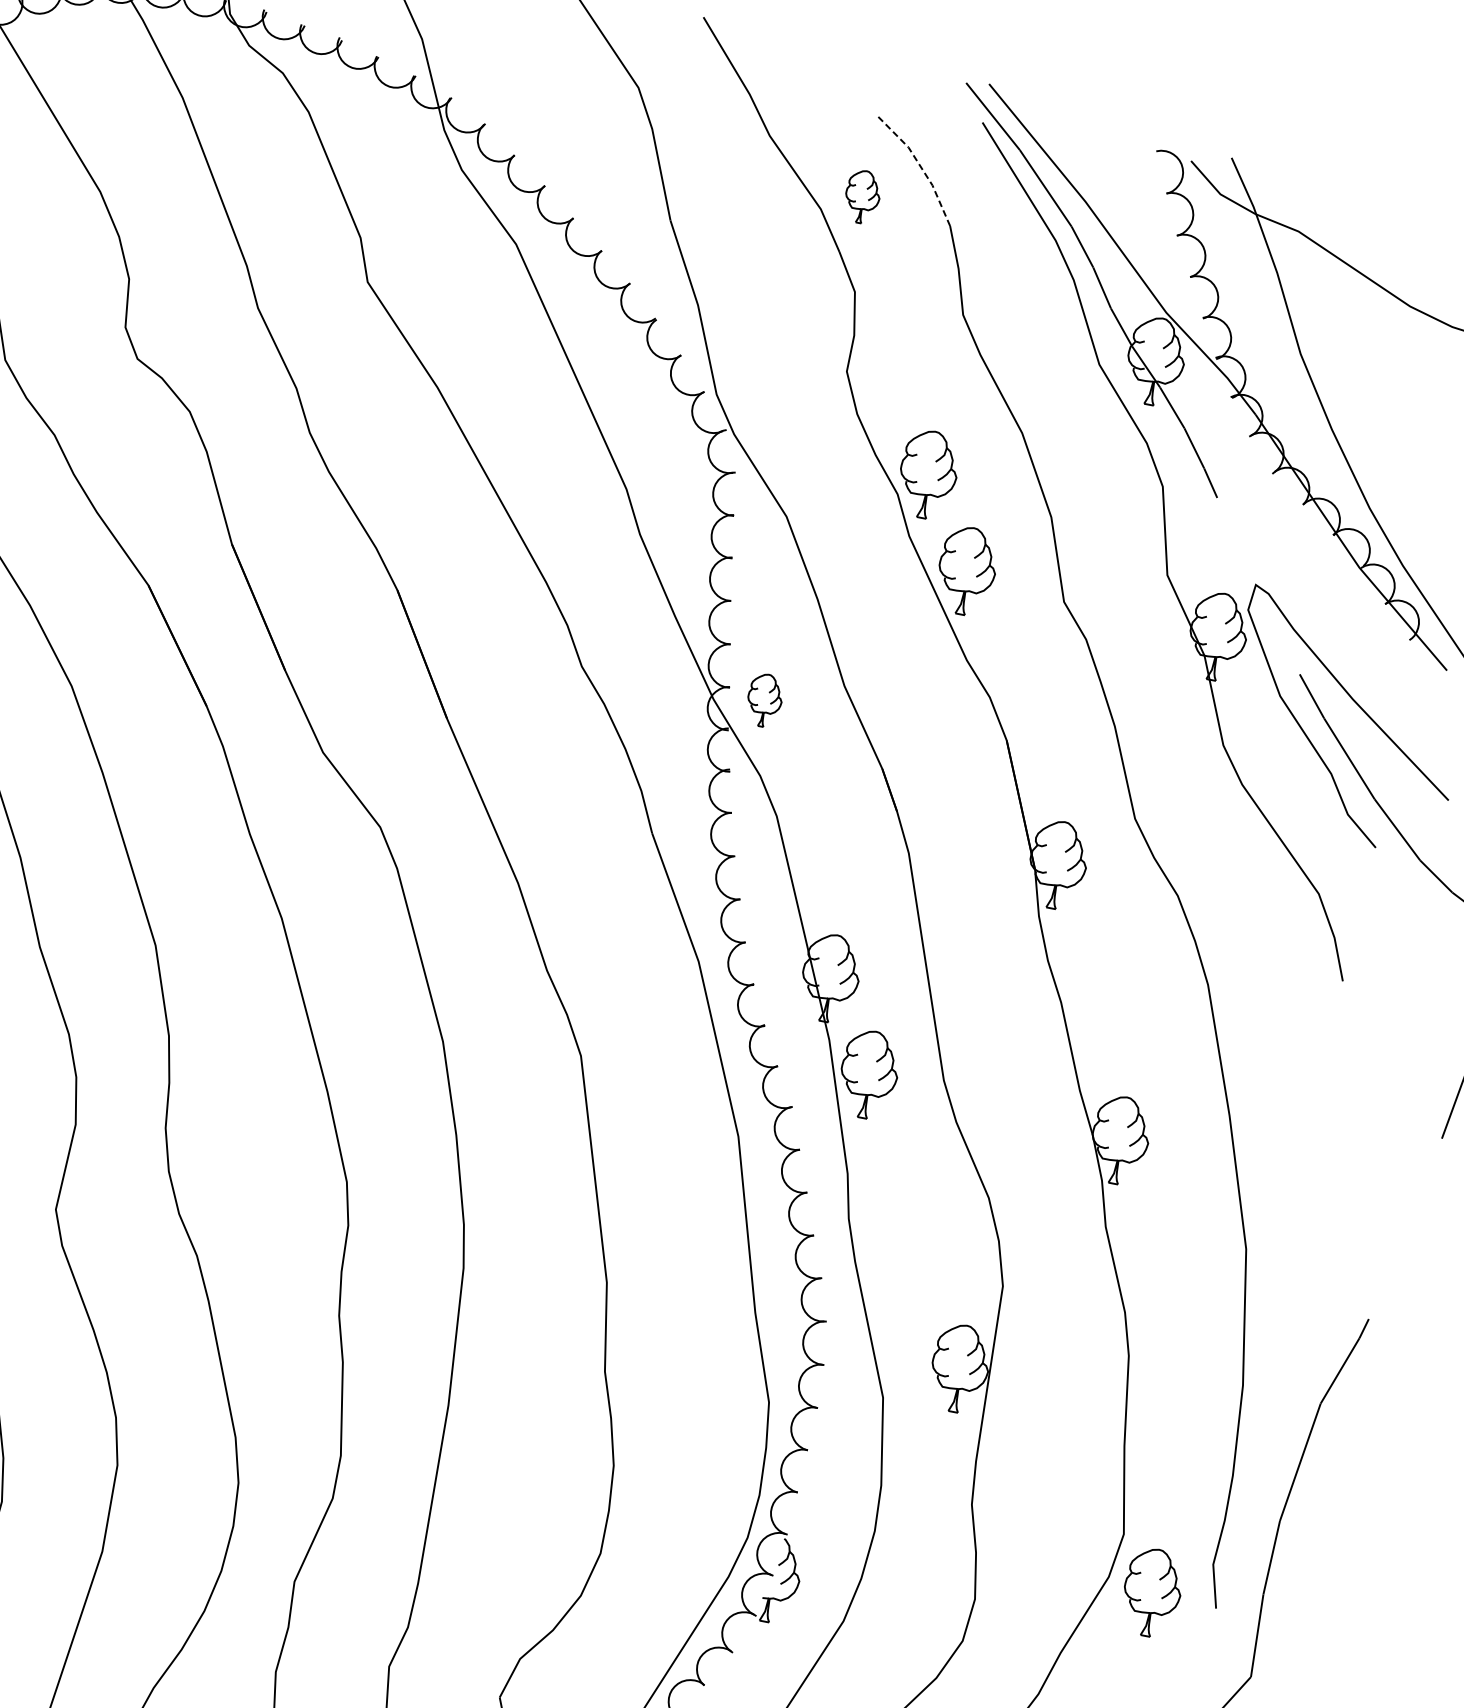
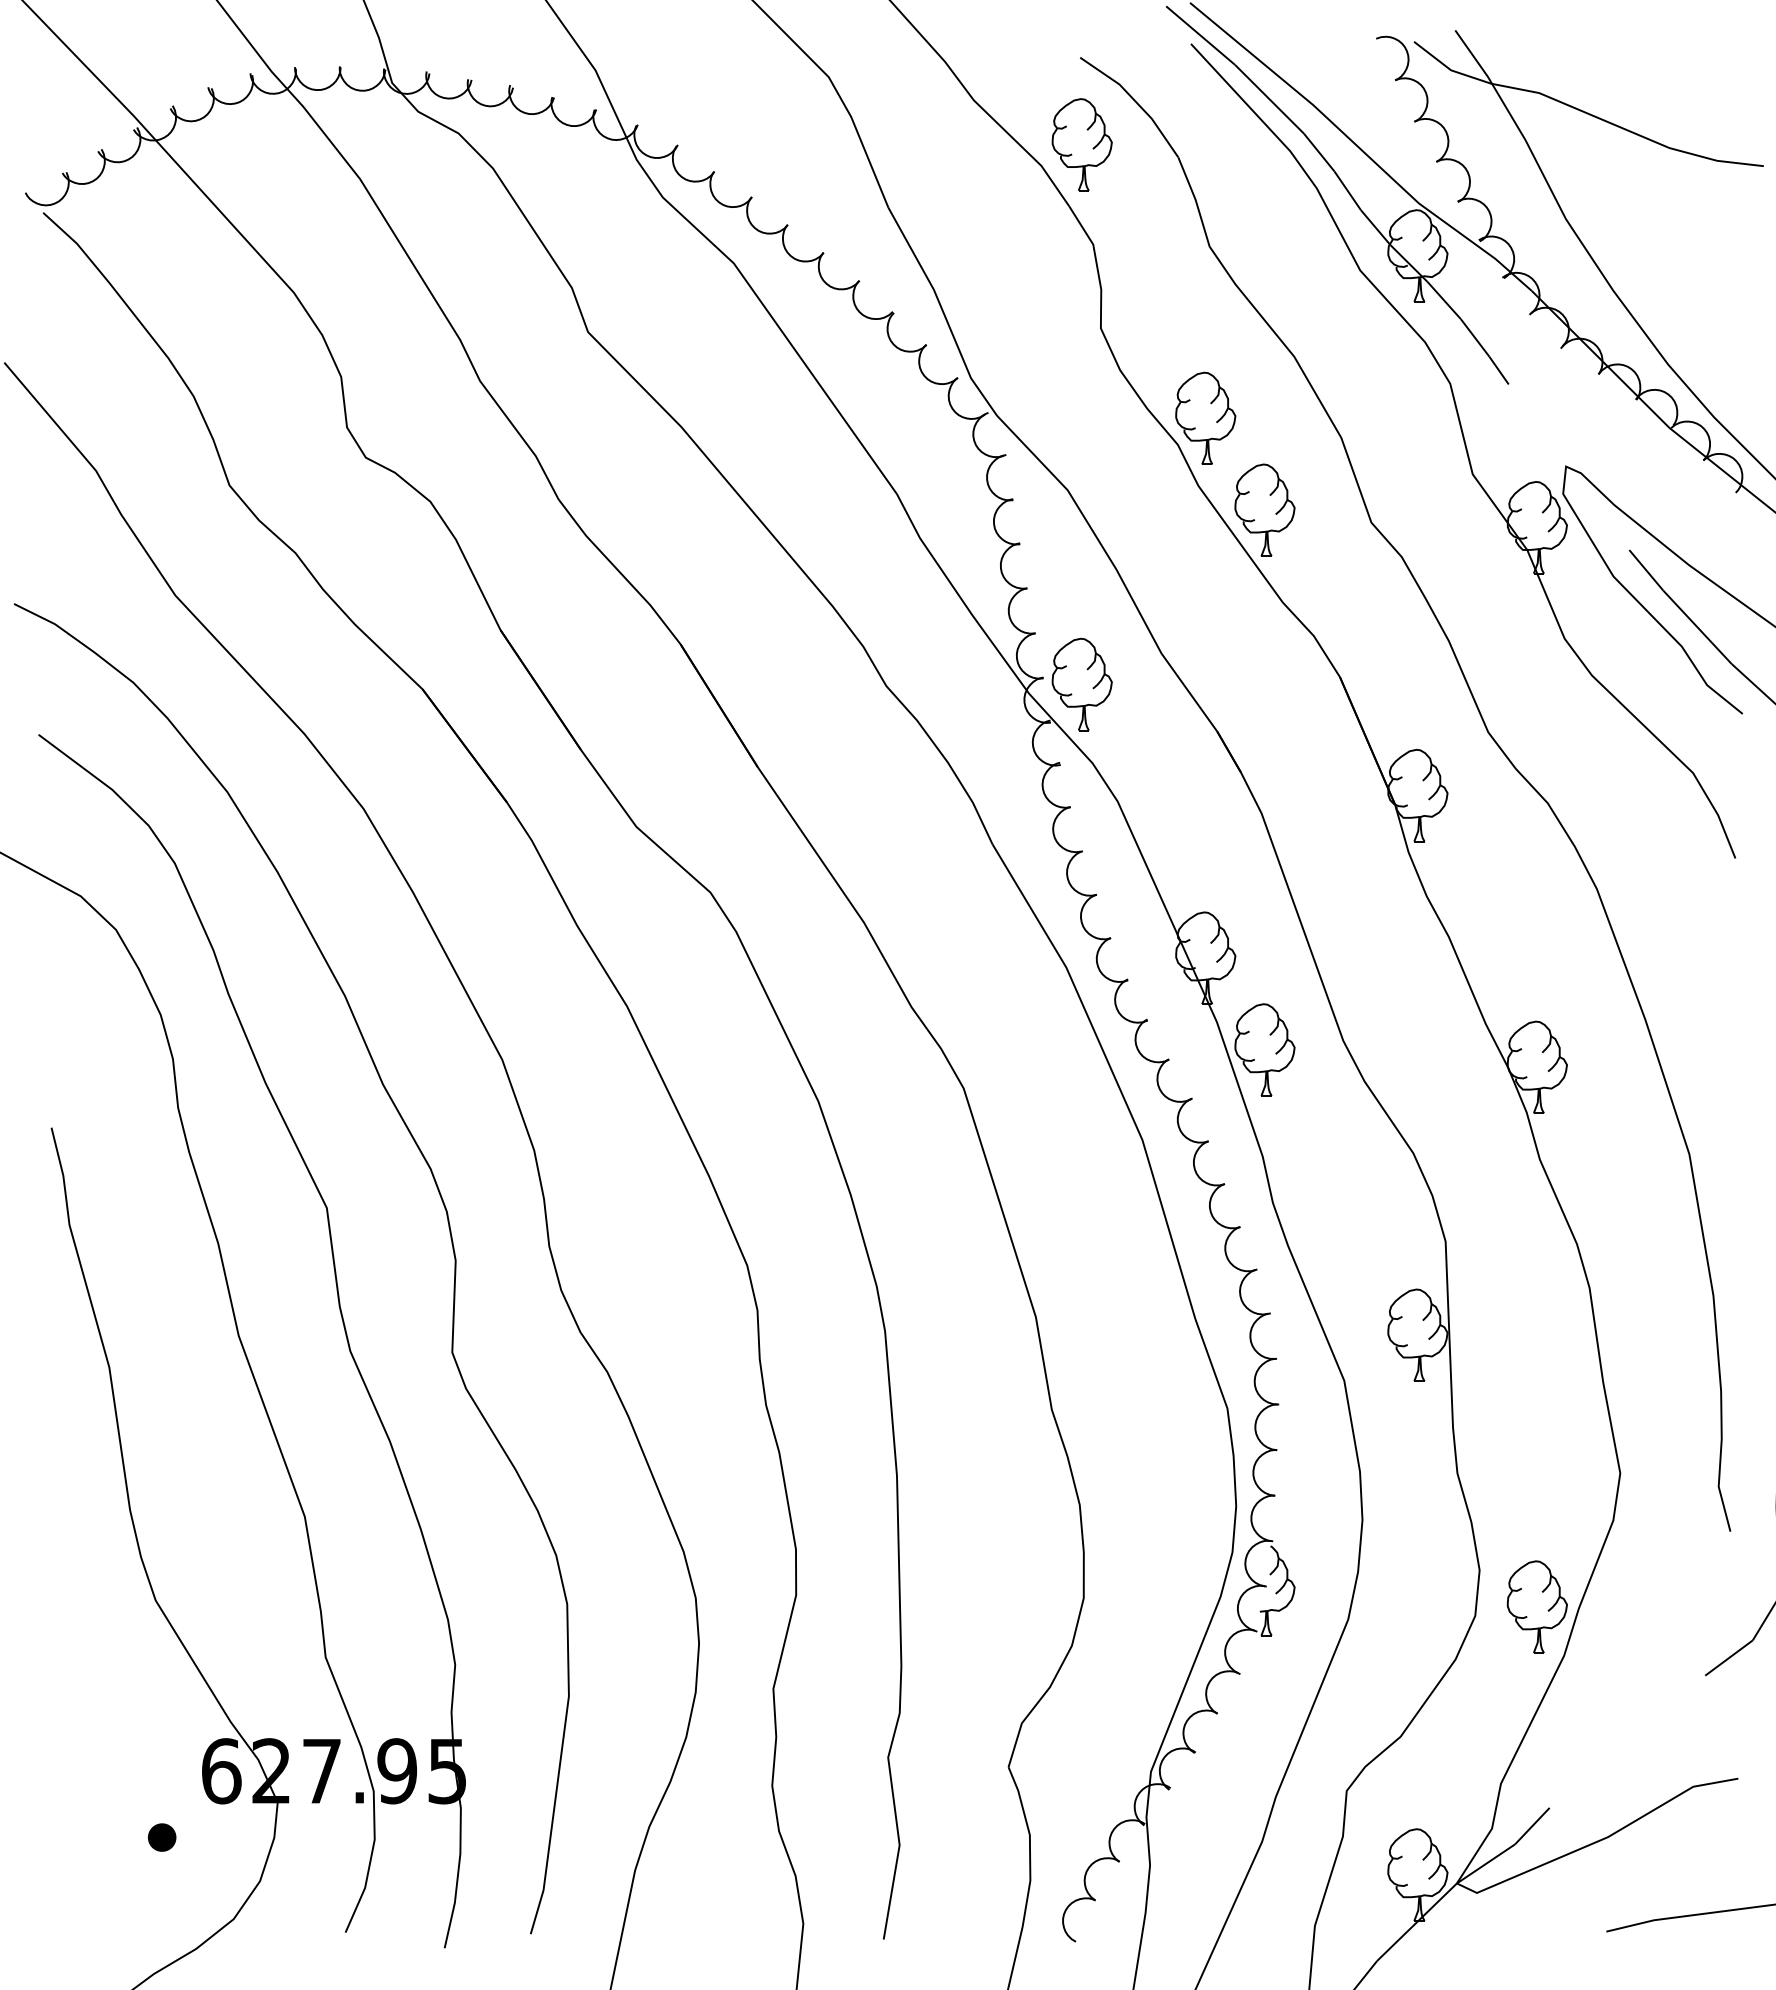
line: (920, 165) -> (1135, 100), dashed -> solid
part: (862, 196) -> (1081, 144), size x1.67
part: (764, 700) -> (1081, 684), size x1.67
part: (1151, 1592) -> (1536, 1606), moved

